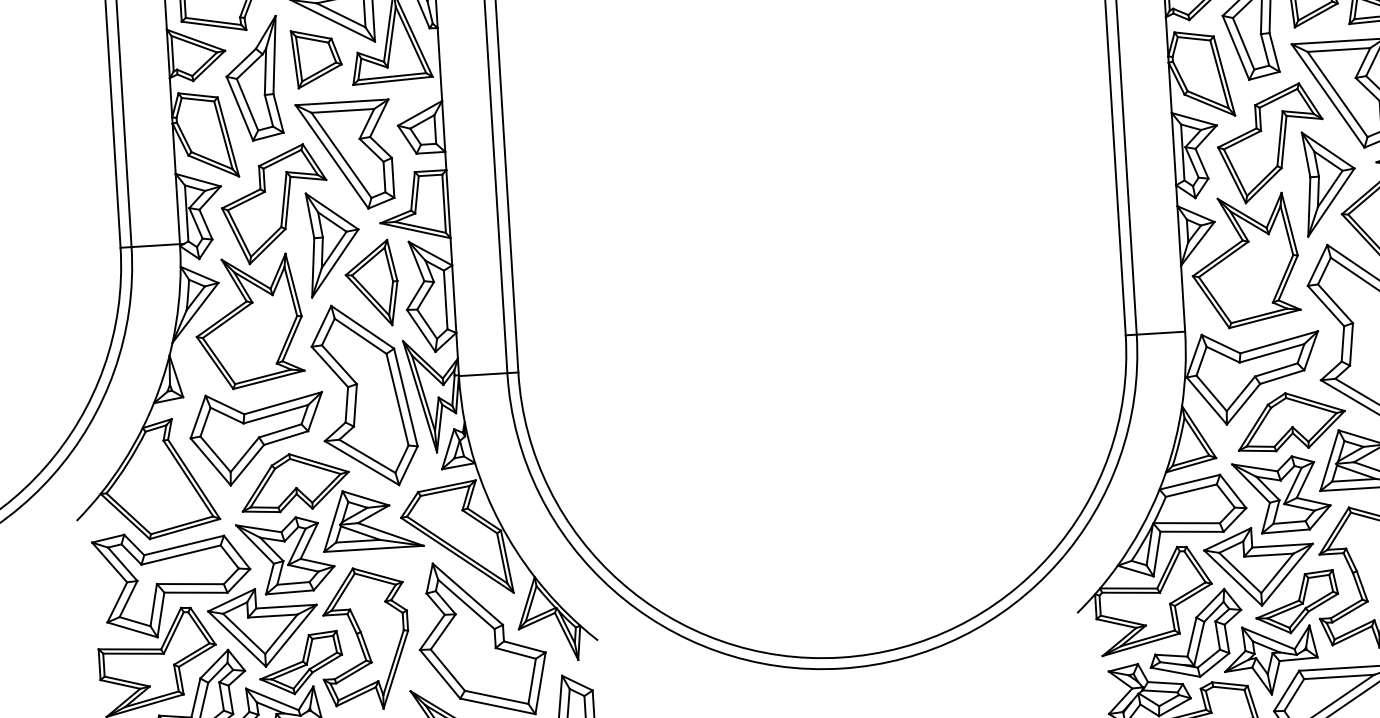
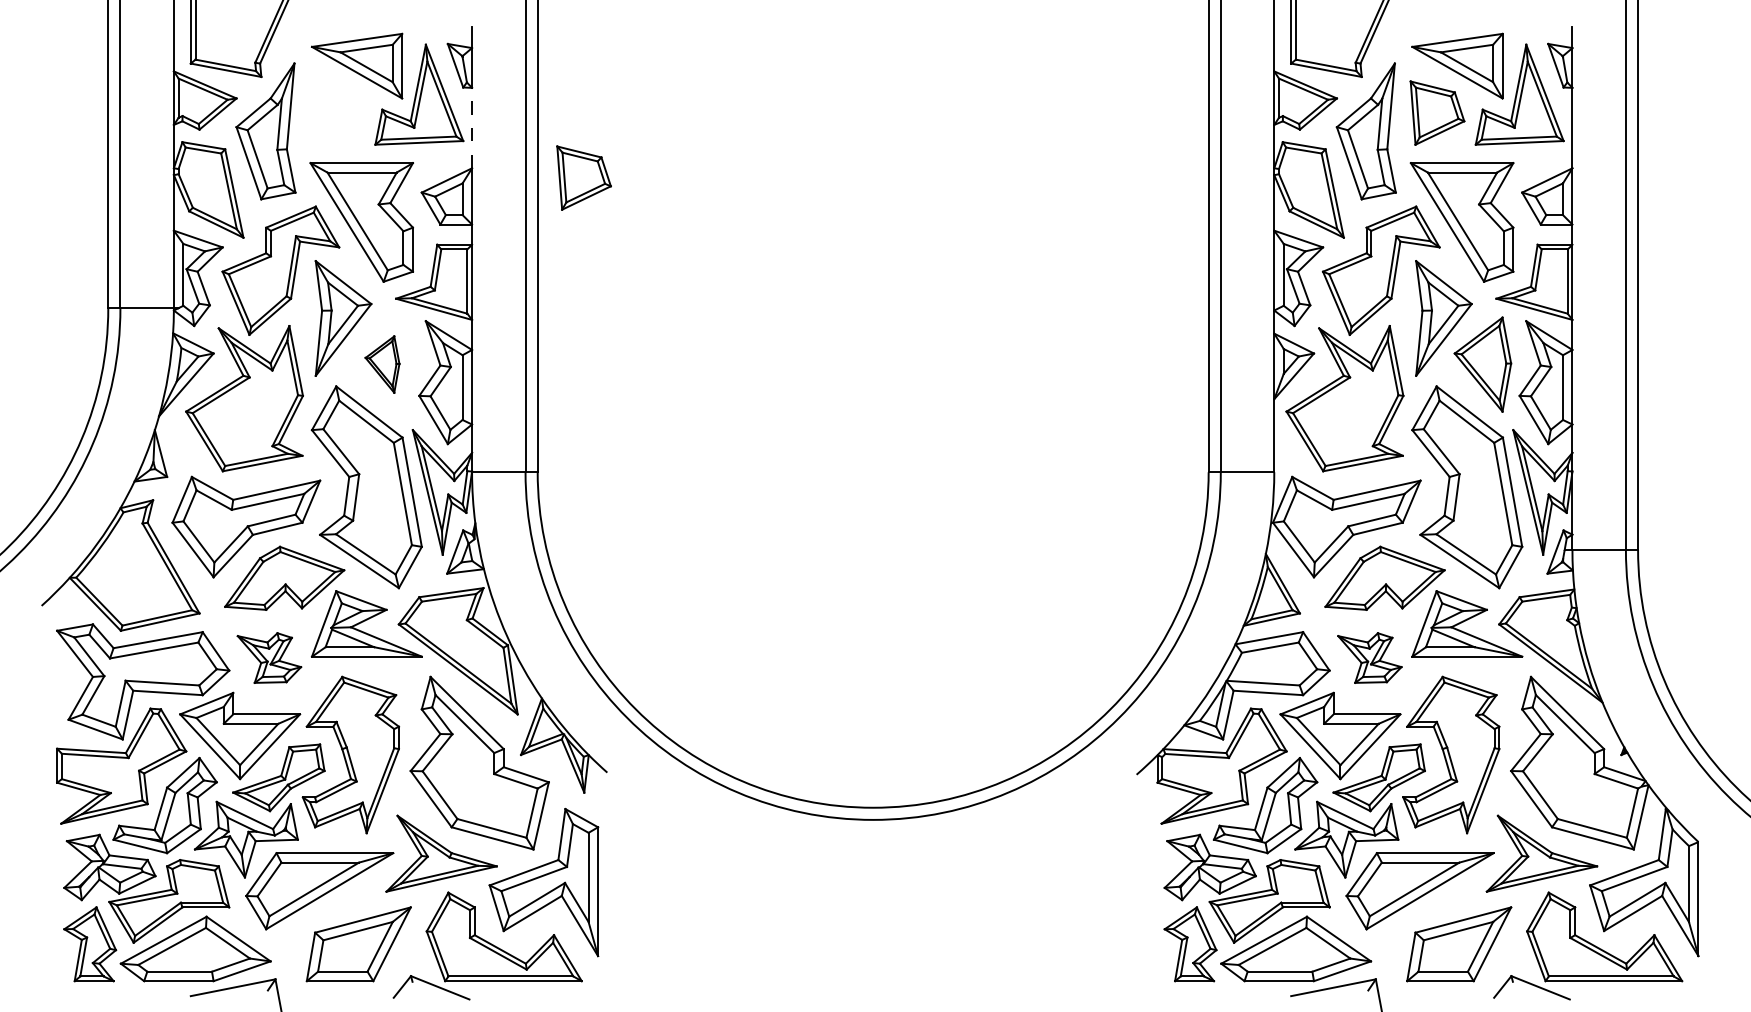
part: (316, 57) -> (583, 177), moved
line: (440, 63) -> (472, 127), solid -> dashed
part: (371, 283) -> (382, 364), size x0.6
part: (1281, 494) -> (1369, 657), size x0.6
part: (285, 554) -> (269, 657), size x0.6

